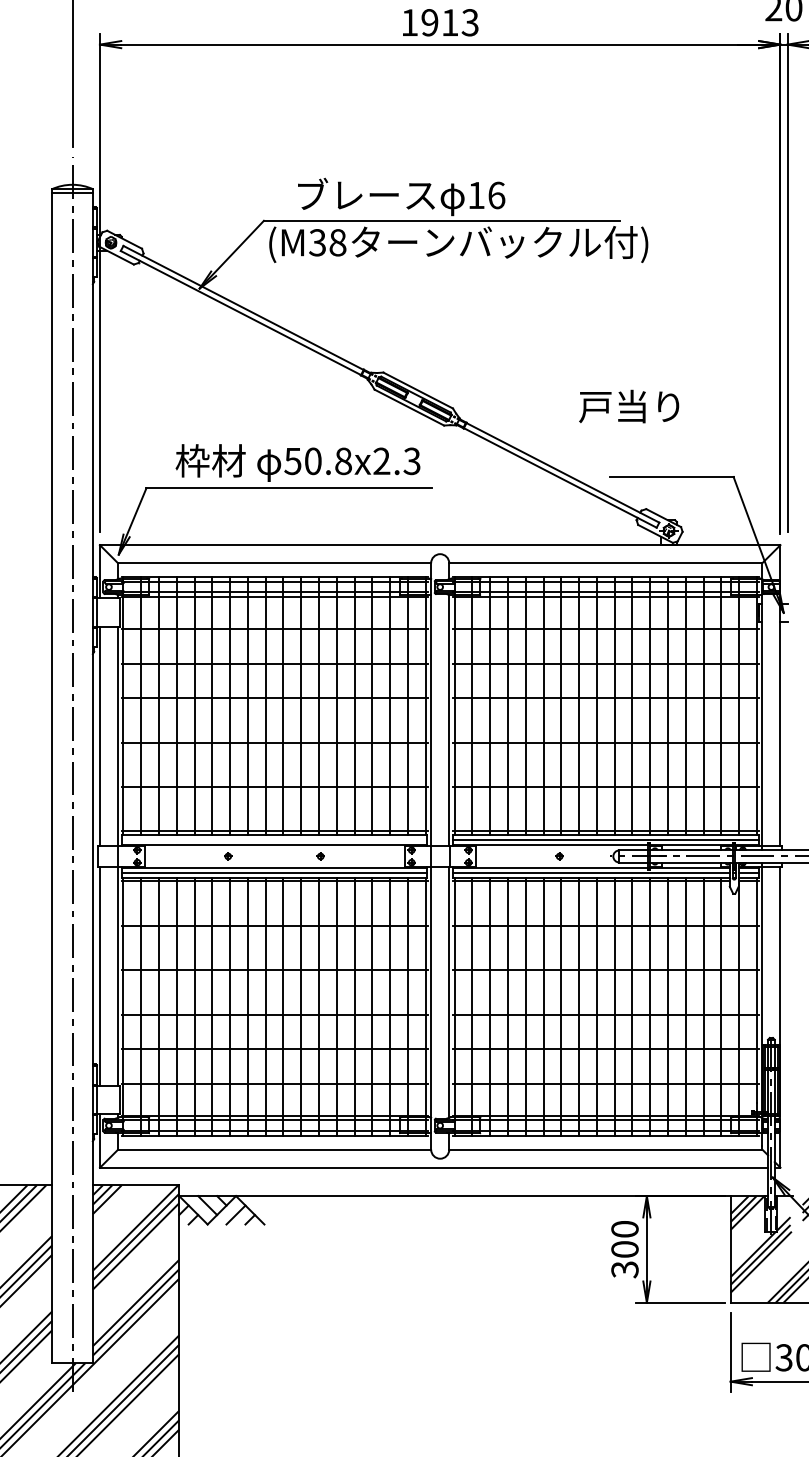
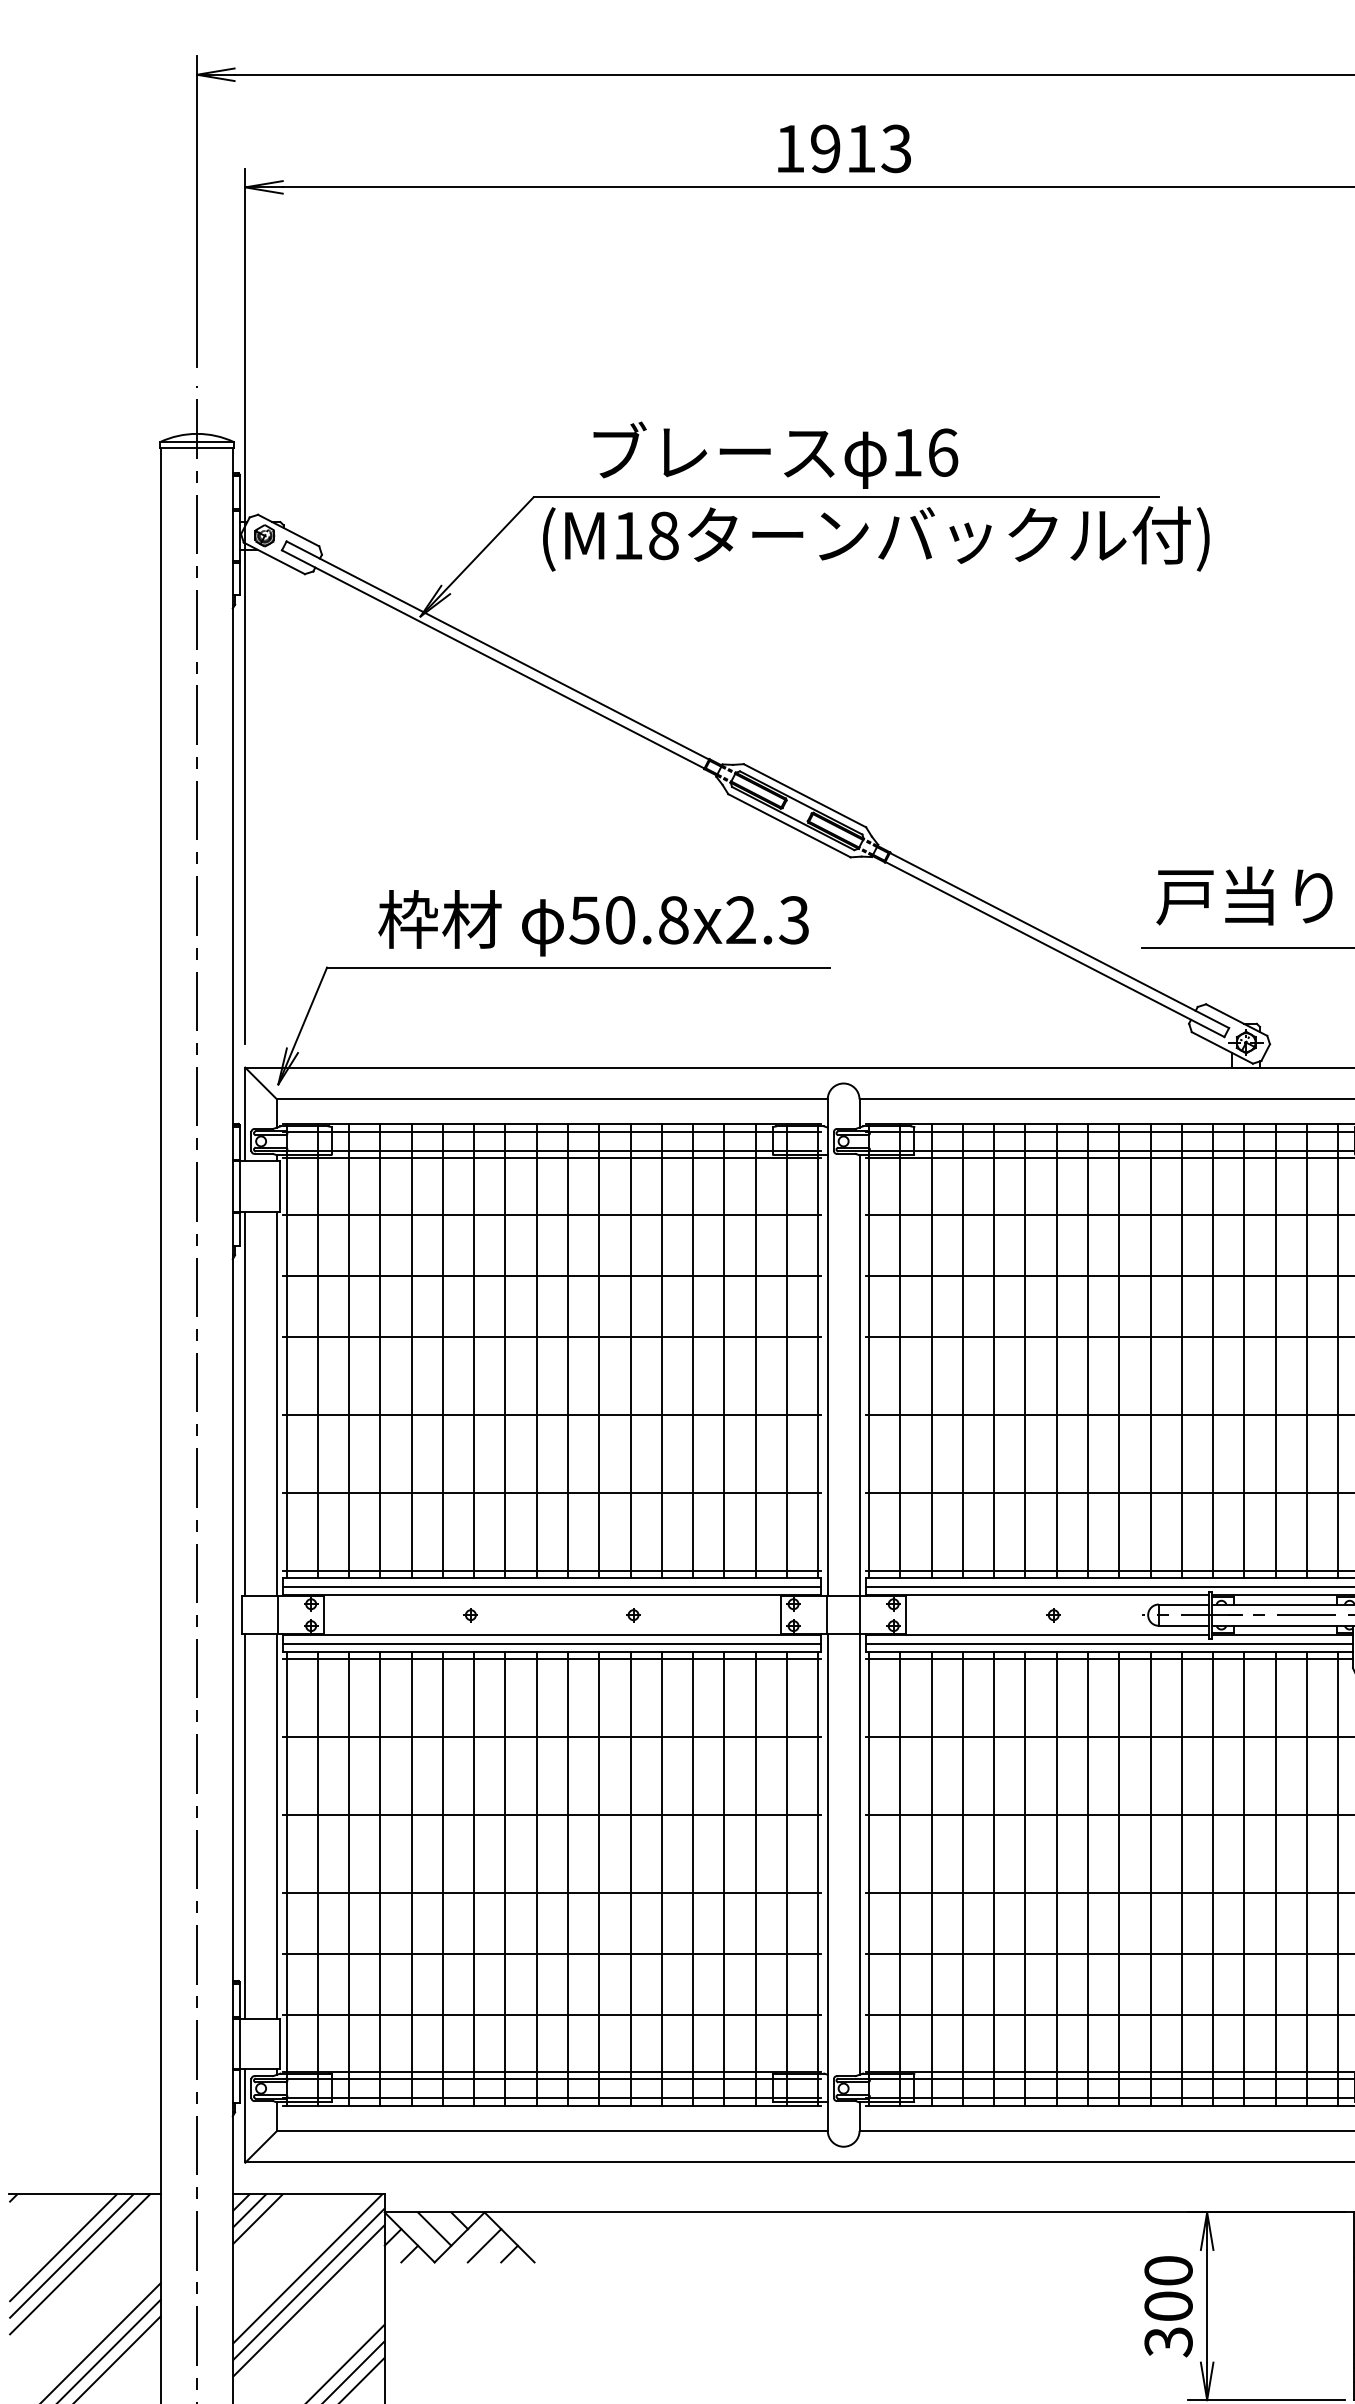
text: (317, 242) -> (627, 535), (M38 -> (M18
text: (629, 406) -> (1245, 895), moved
line: (274, 840) -> (552, 1587), added

